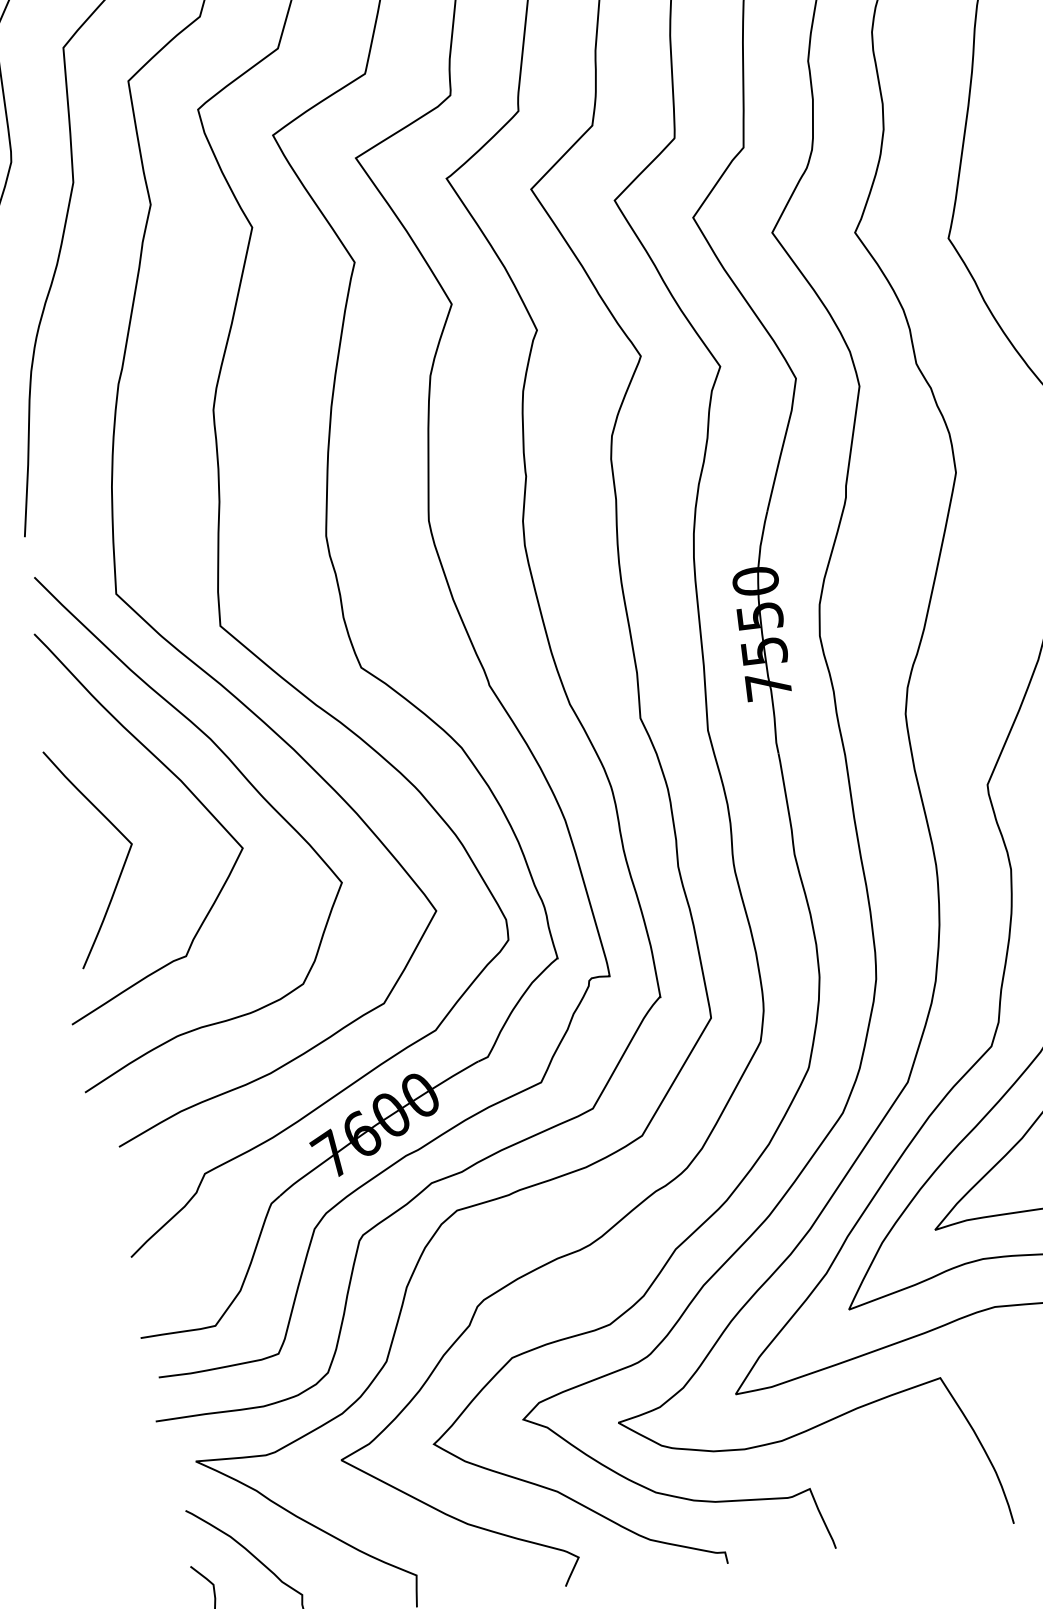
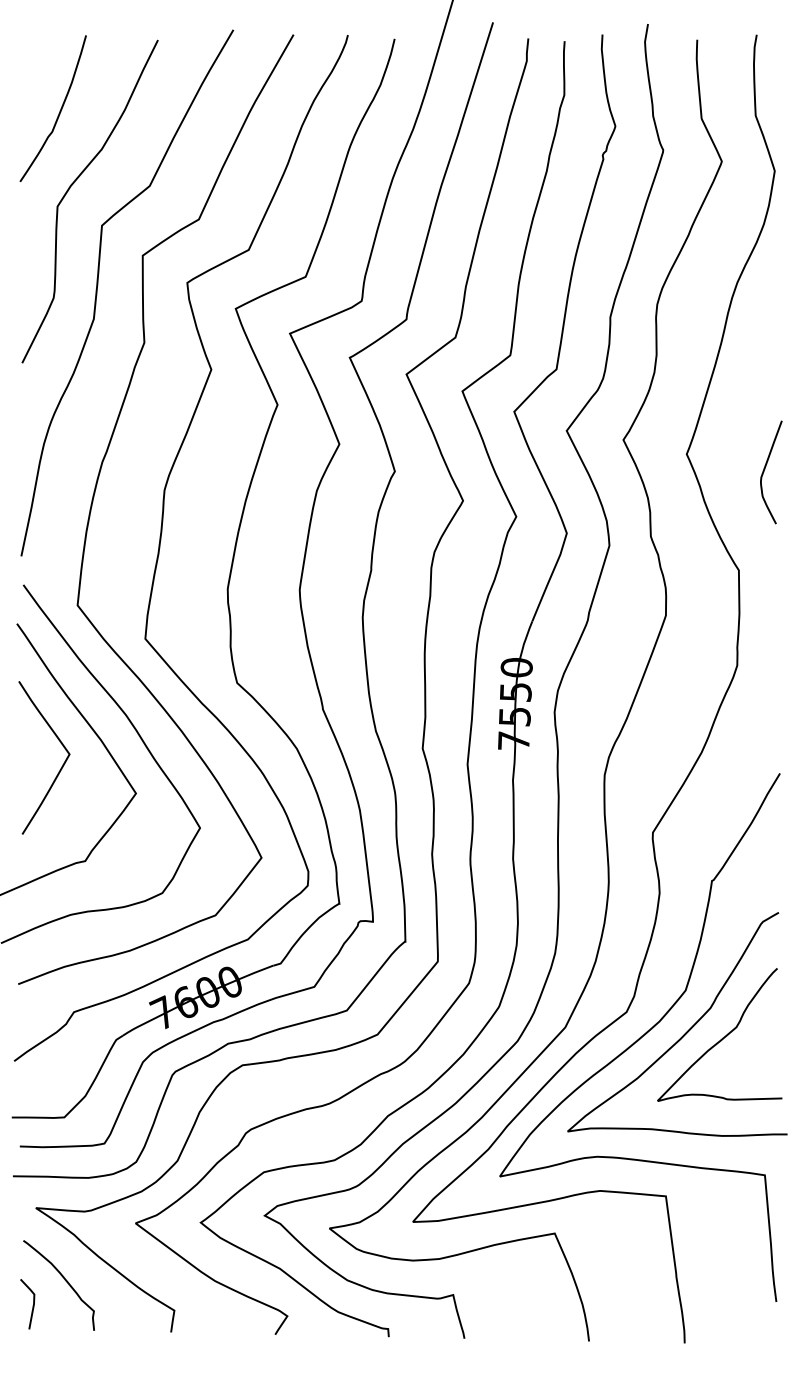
curve: (123, 863) -> (61, 766), moved

